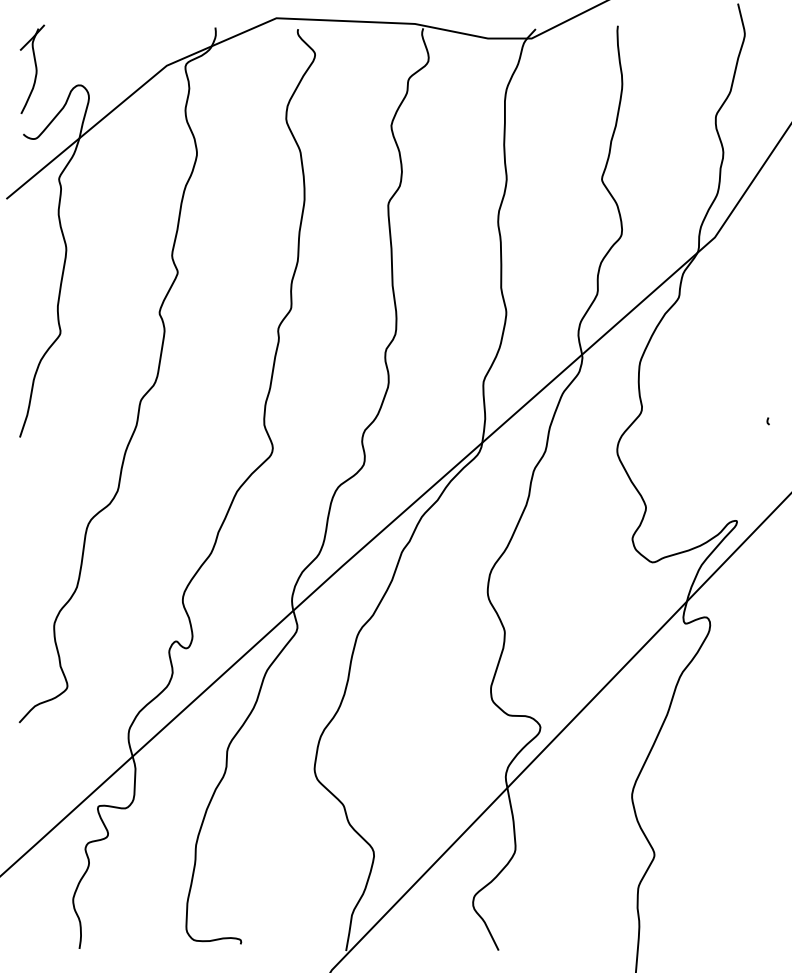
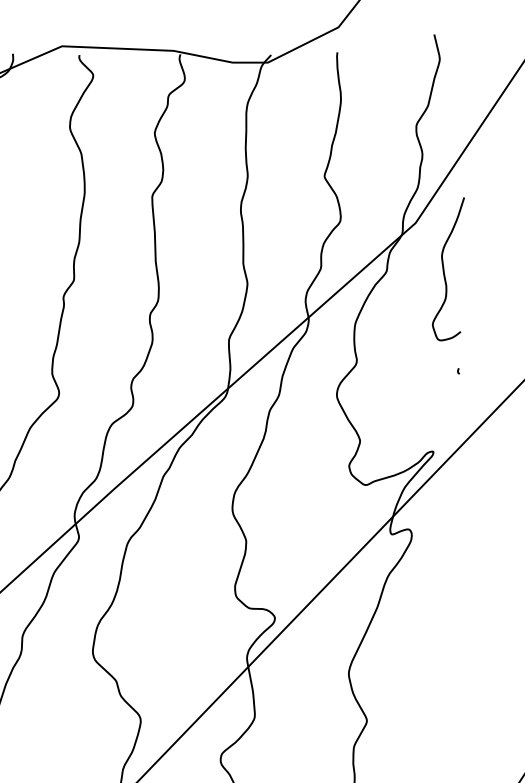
curve: (750, 294) -> (444, 269), added

